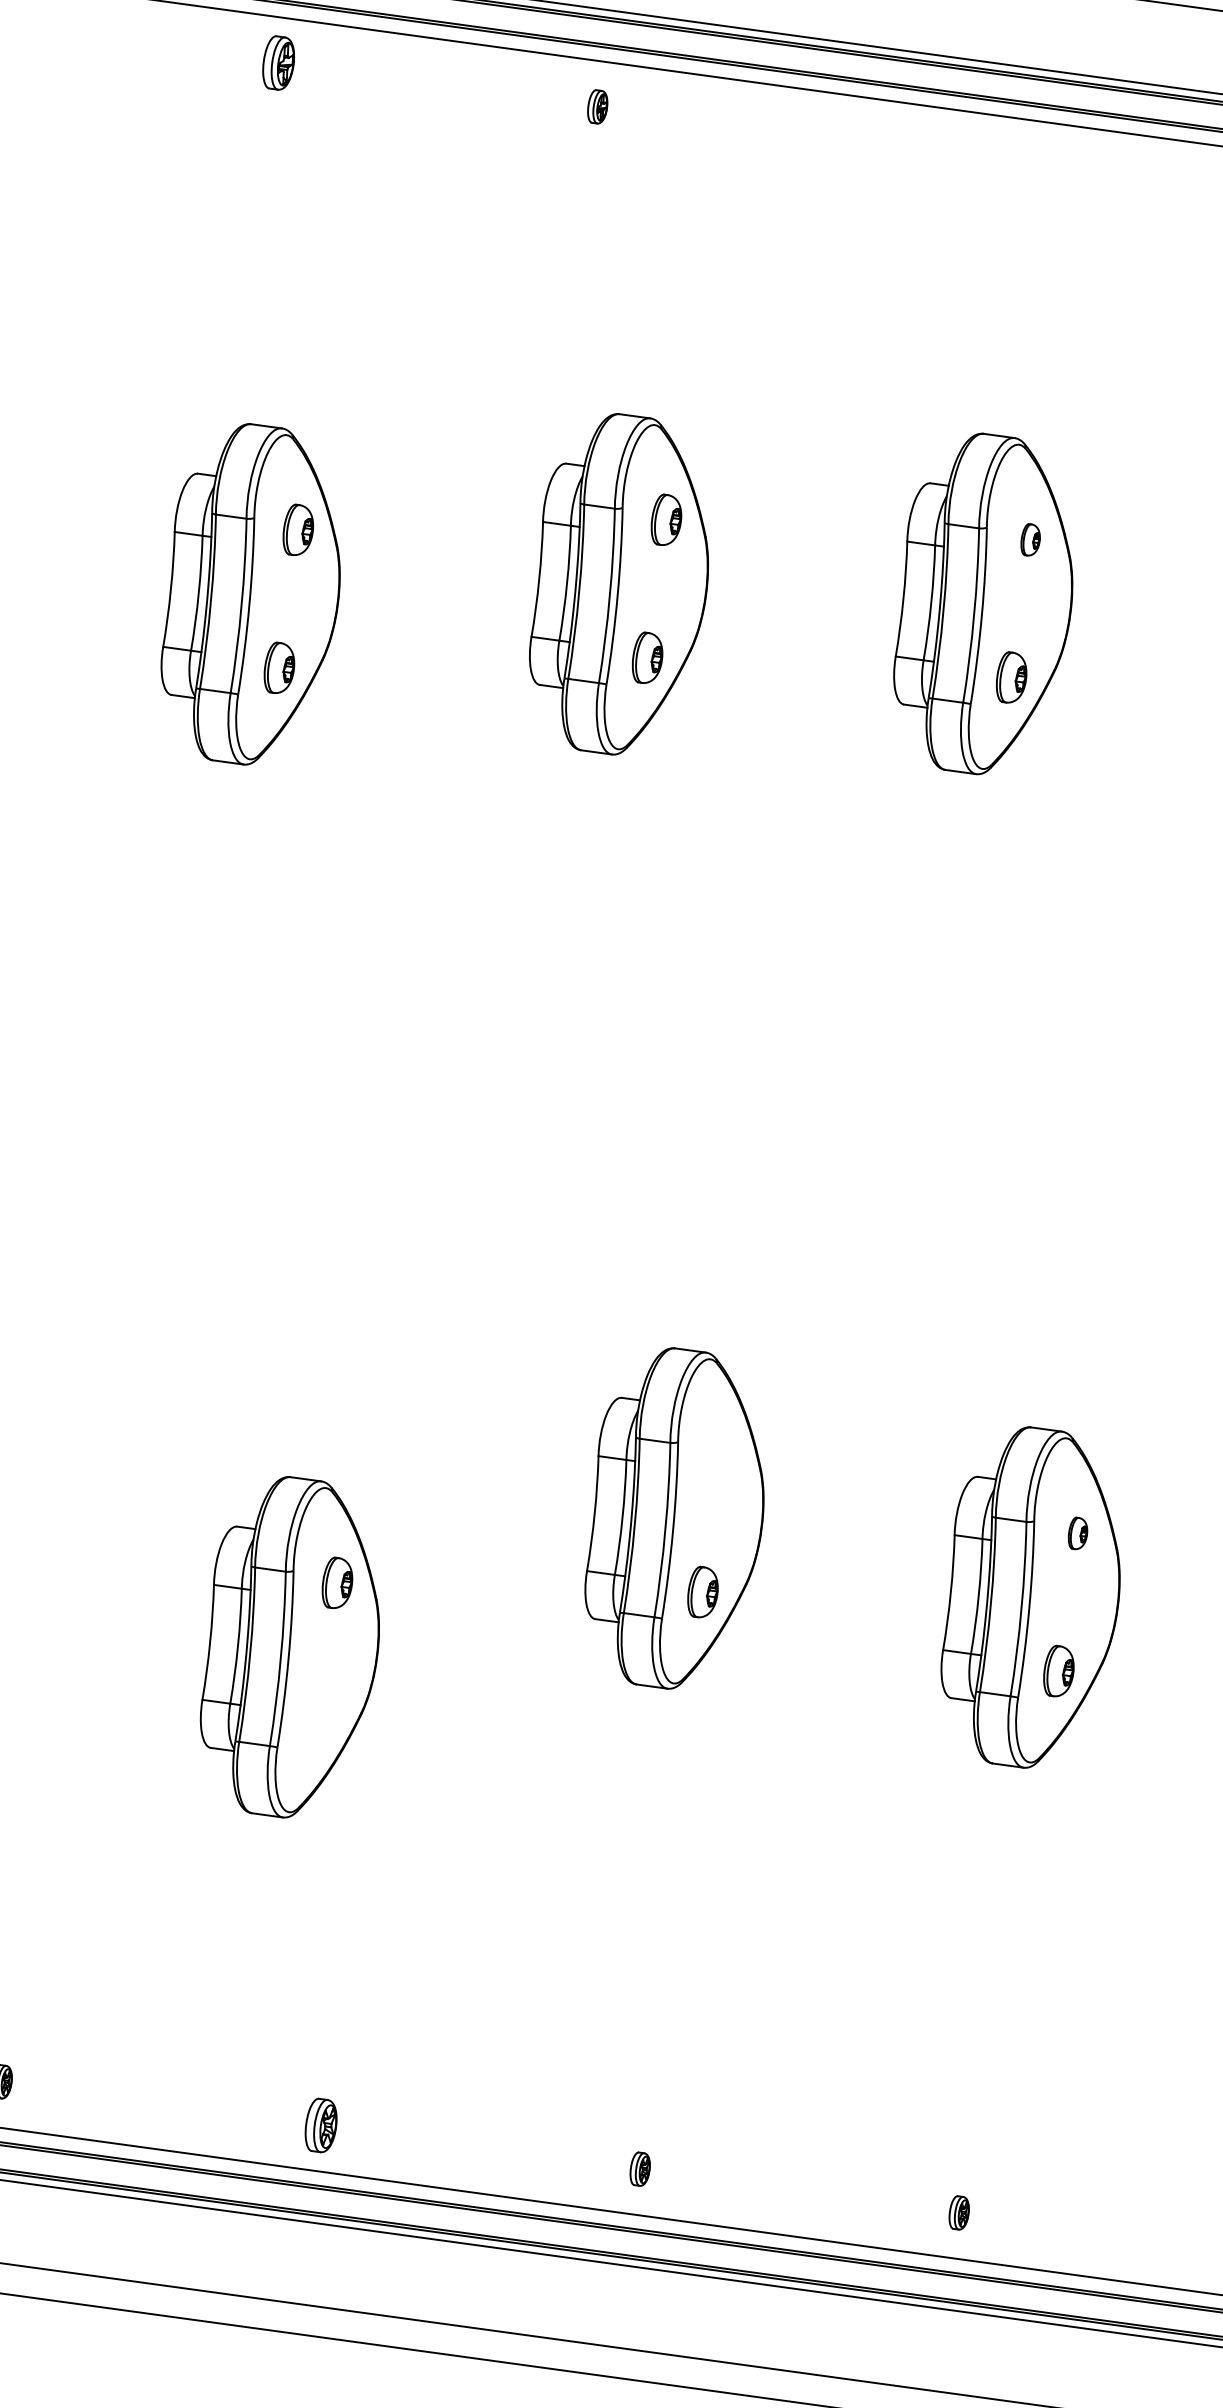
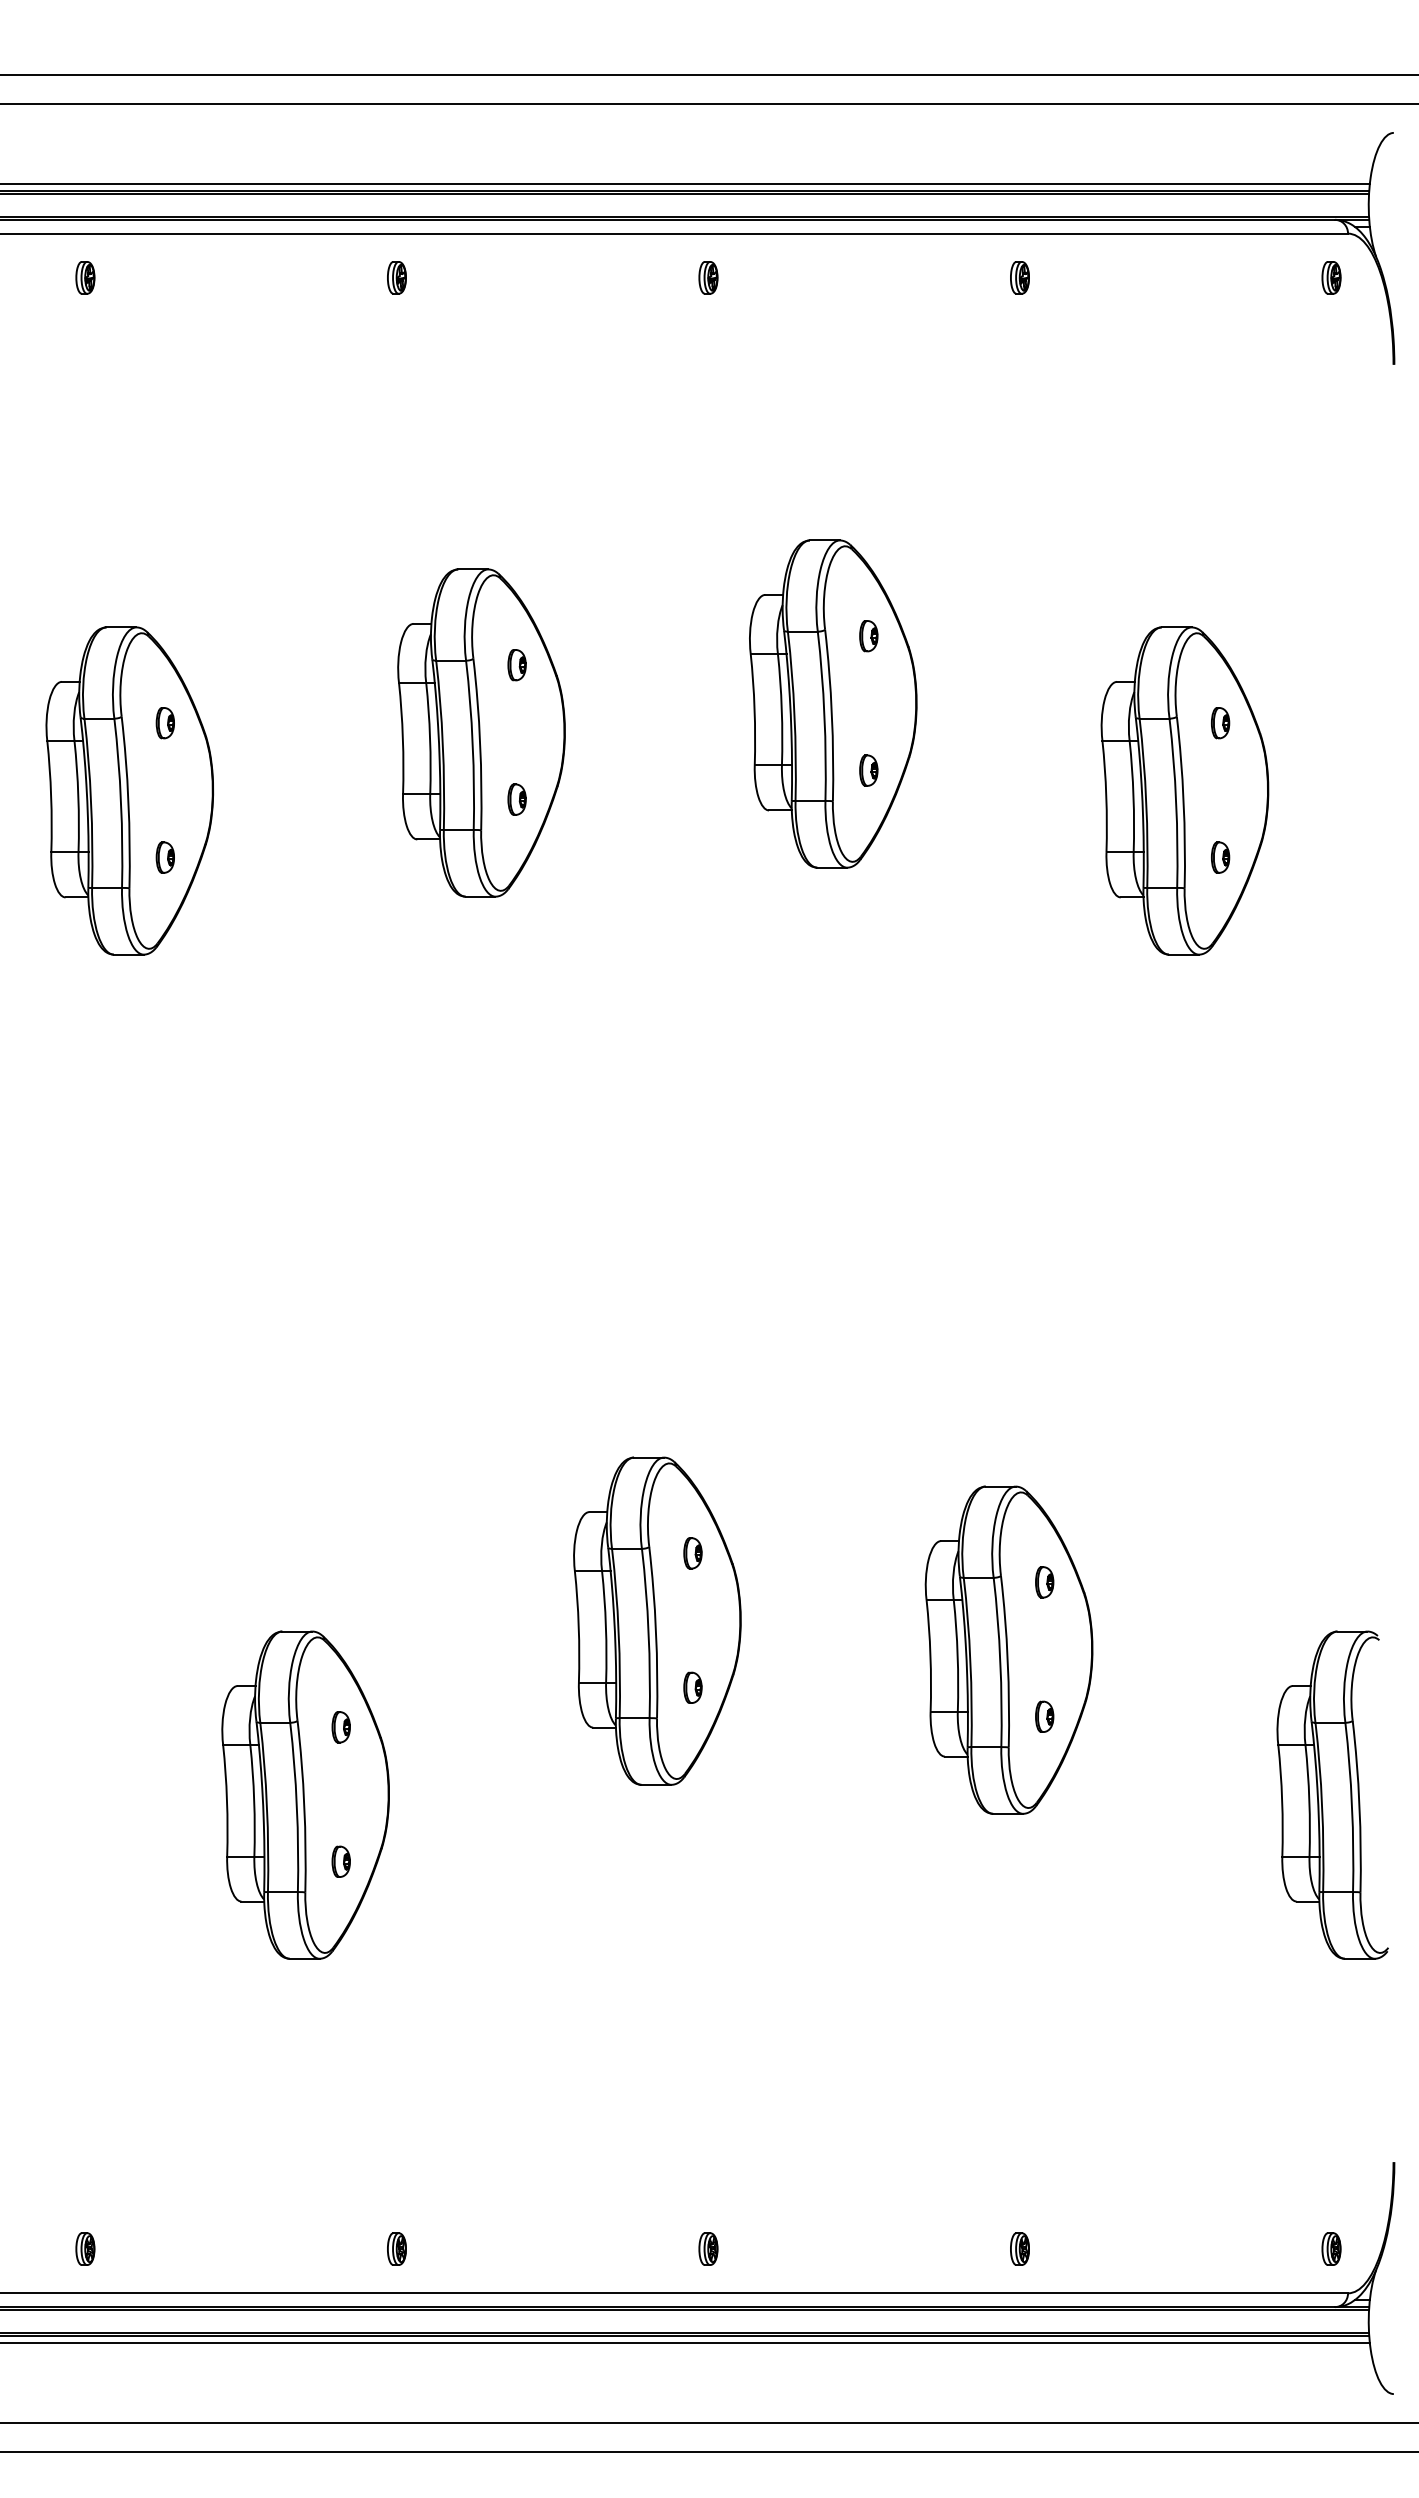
part: (278, 62) -> (85, 277), size x0.62
part: (916, 150) -> (708, 277), added
part: (665, 520) -> (516, 665), size x0.62
part: (297, 530) -> (164, 723), size x0.62
part: (647, 657) -> (516, 799), size x0.62
part: (278, 667) -> (164, 857), size x0.62
part: (1011, 677) -> (868, 770), size x0.62
part: (721, 1454) -> (692, 1553), added
part: (336, 1583) -> (340, 1727), size x0.62
part: (702, 1591) -> (692, 1687), size x0.62
part: (1059, 1671) -> (1044, 1716), size x0.62
part: (317, 1720) -> (340, 1861), added
part: (320, 2124) -> (396, 2248), size x0.62

